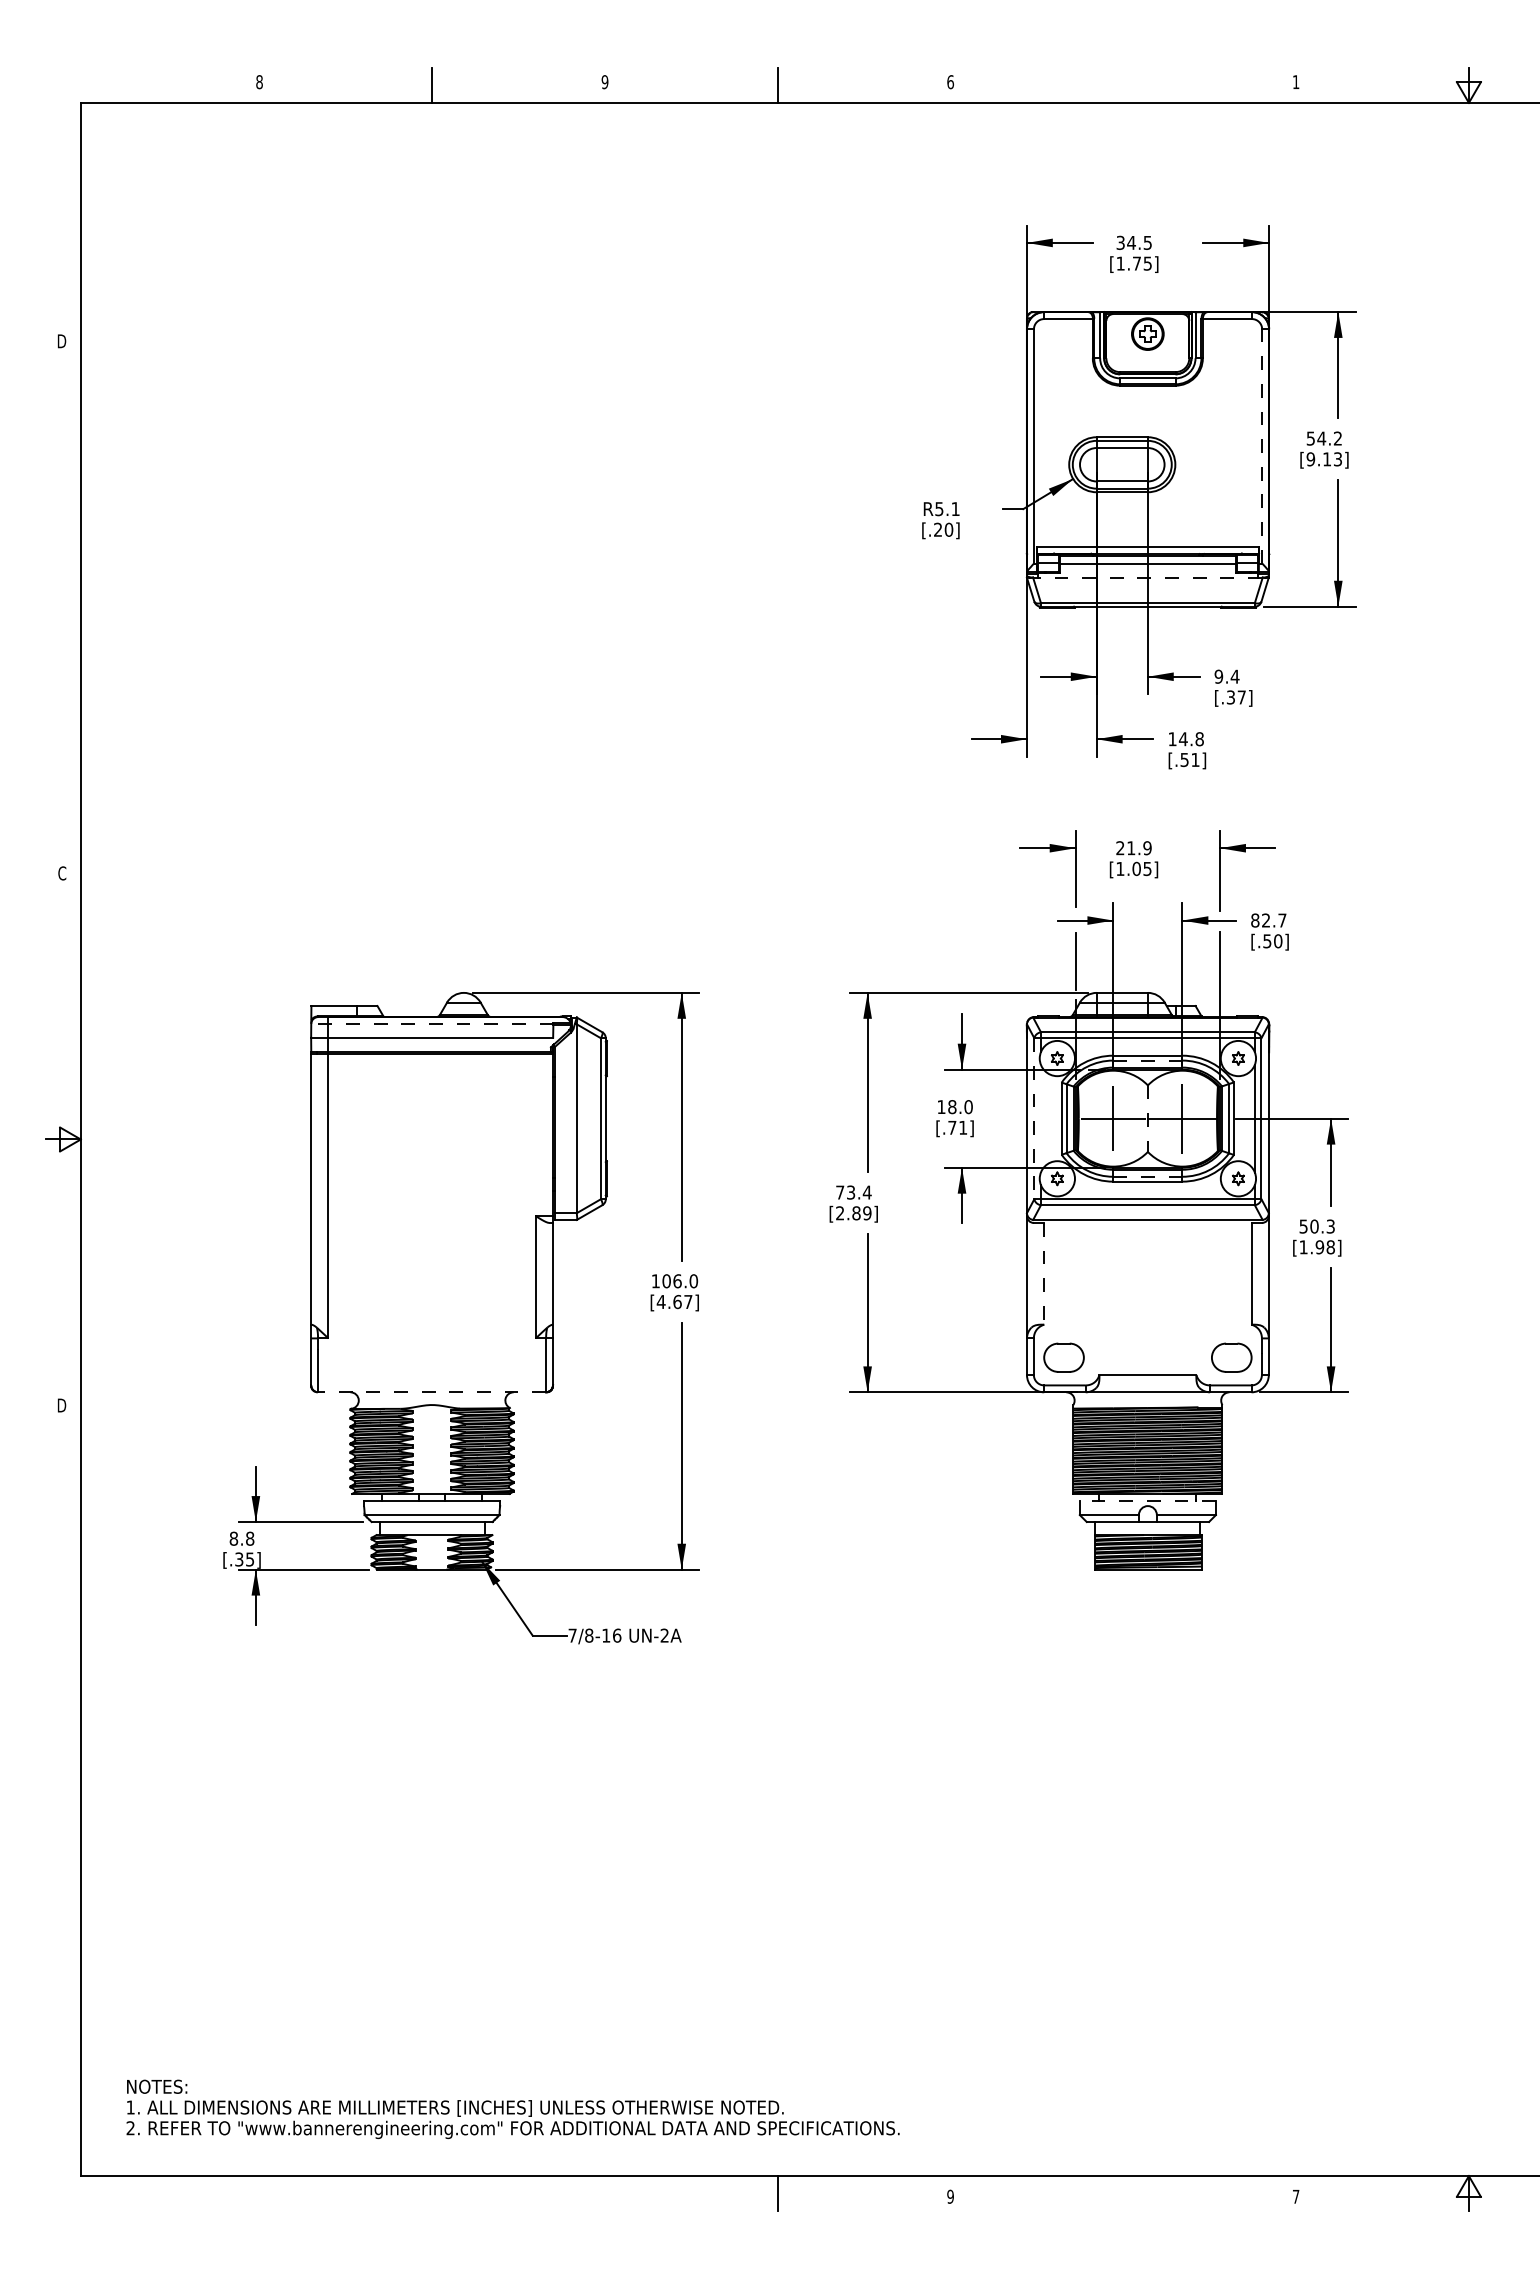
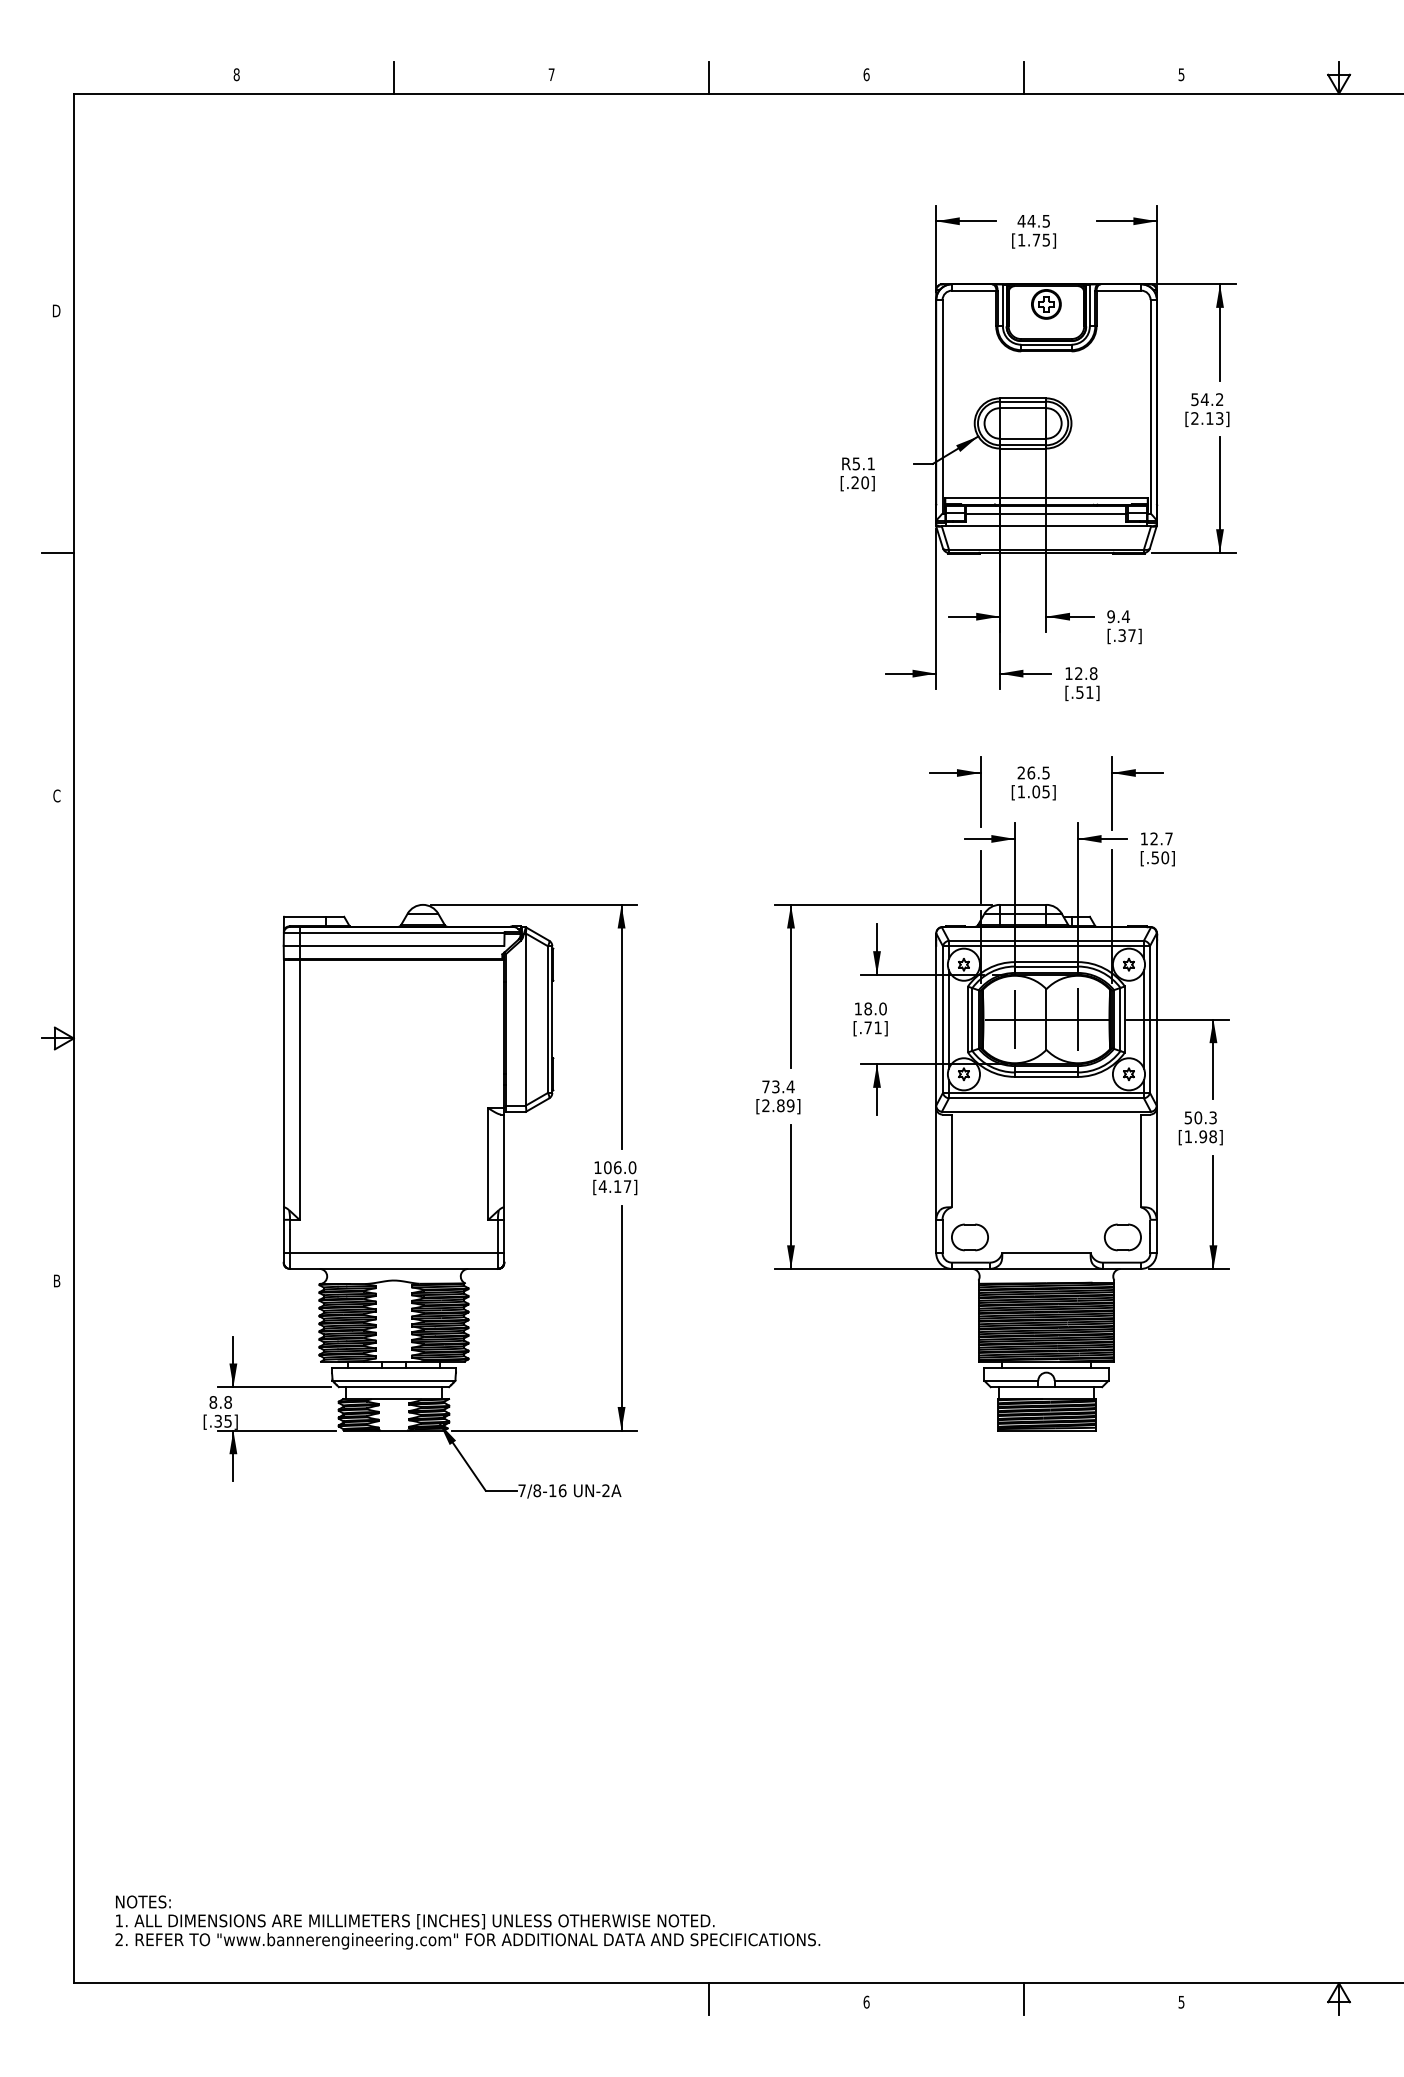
text: (604, 82) -> (551, 75), 9 -> 7
text: (1295, 82) -> (1180, 75), 1 -> 5
line: (1123, 85) -> (1024, 77), added
text: (1120, 242) -> (1021, 220), 34.5 -> 44.5
line: (1262, 445) -> (1150, 405), dashed -> solid
text: (1310, 459) -> (1194, 418), [9.13] -> [2.13]
line: (1147, 577) -> (1046, 526), dashed -> solid
line: (63, 607) -> (58, 553), added
text: (1182, 739) -> (1077, 673), 14.8 -> 12.8
text: (1139, 848) -> (1038, 773), 21.9 -> 26.5
text: (1255, 920) -> (1144, 838), 82.7 -> 12.7
line: (431, 1023) -> (393, 932), dashed -> solid
line: (1147, 1060) -> (1046, 966), dashed -> solid
line: (1040, 1118) -> (948, 1019), added
line: (1034, 1119) -> (943, 1020), dashed -> solid
line: (1147, 1119) -> (1046, 1020), dashed -> solid
line: (1147, 1176) -> (1046, 1072), dashed -> solid
line: (1044, 1273) -> (952, 1160), dashed -> solid
text: (677, 1301) -> (617, 1186), [4.67] -> [4.17]
line: (432, 1375) -> (394, 1253), added
line: (431, 1392) -> (393, 1269), dashed -> solid
text: (61, 1405) -> (56, 1280), D -> B
line: (1147, 1501) -> (1046, 1368), dashed -> solid
line: (1123, 2193) -> (1024, 1999), added
text: (950, 2196) -> (866, 2001), 9 -> 6
text: (1295, 2196) -> (1180, 2001), 7 -> 5

